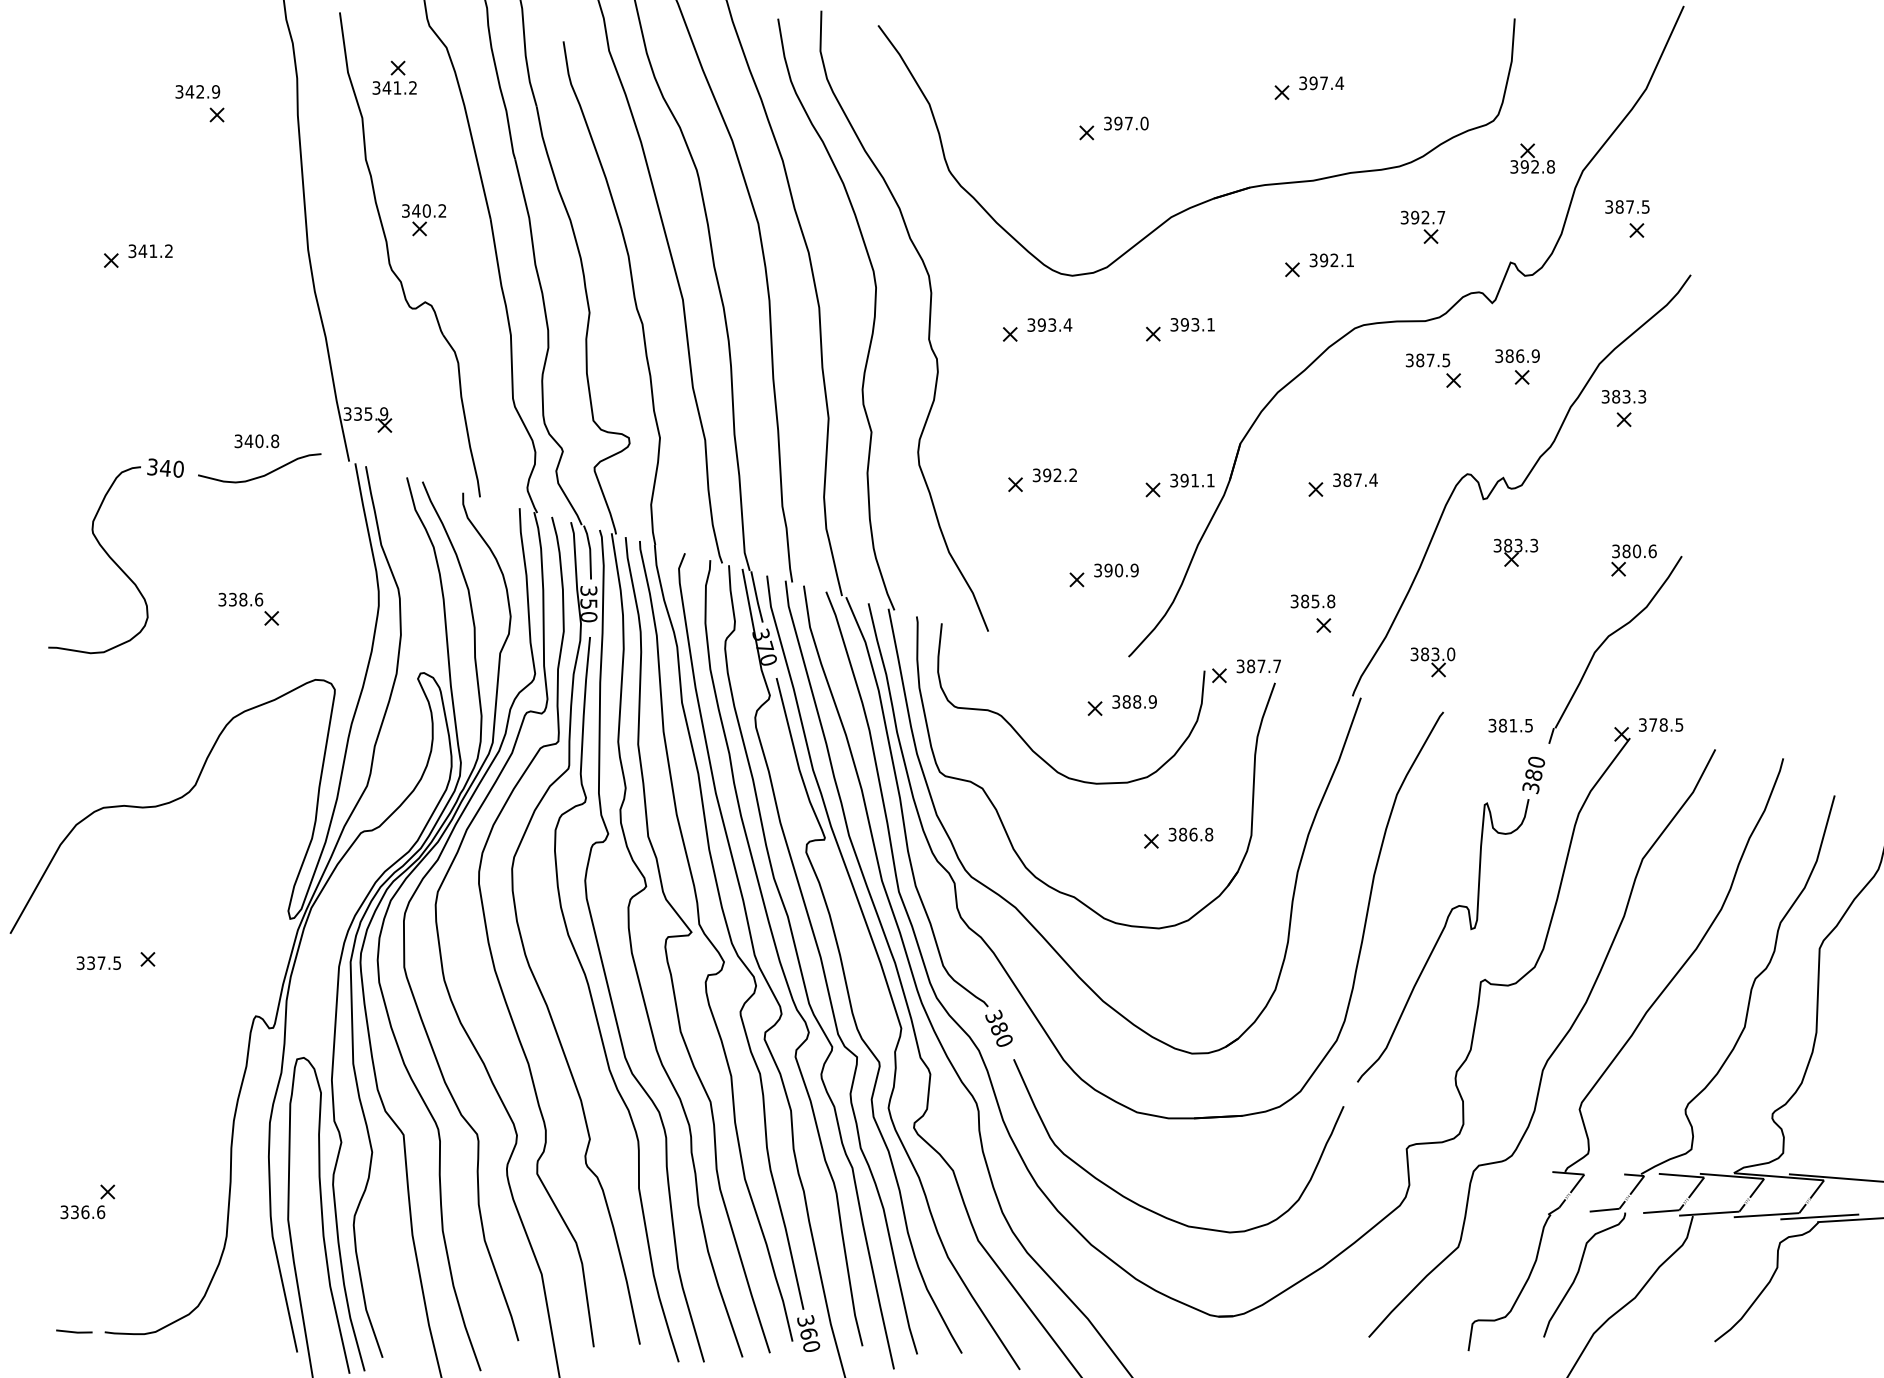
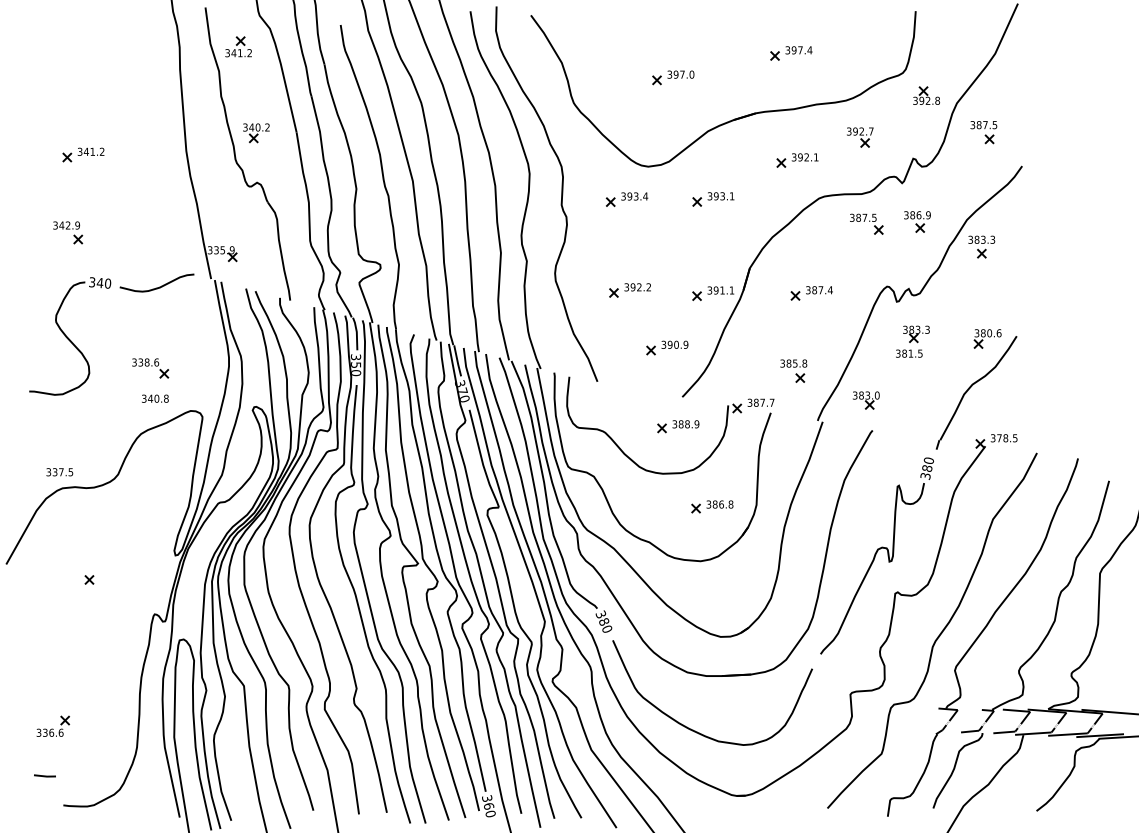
part: (200, 103) -> (68, 232), moved
text: (257, 440) -> (155, 398), moved
text: (1511, 725) -> (909, 353), moved
text: (98, 963) -> (59, 472), moved
line: (73, 1330) -> (44, 775), moved

